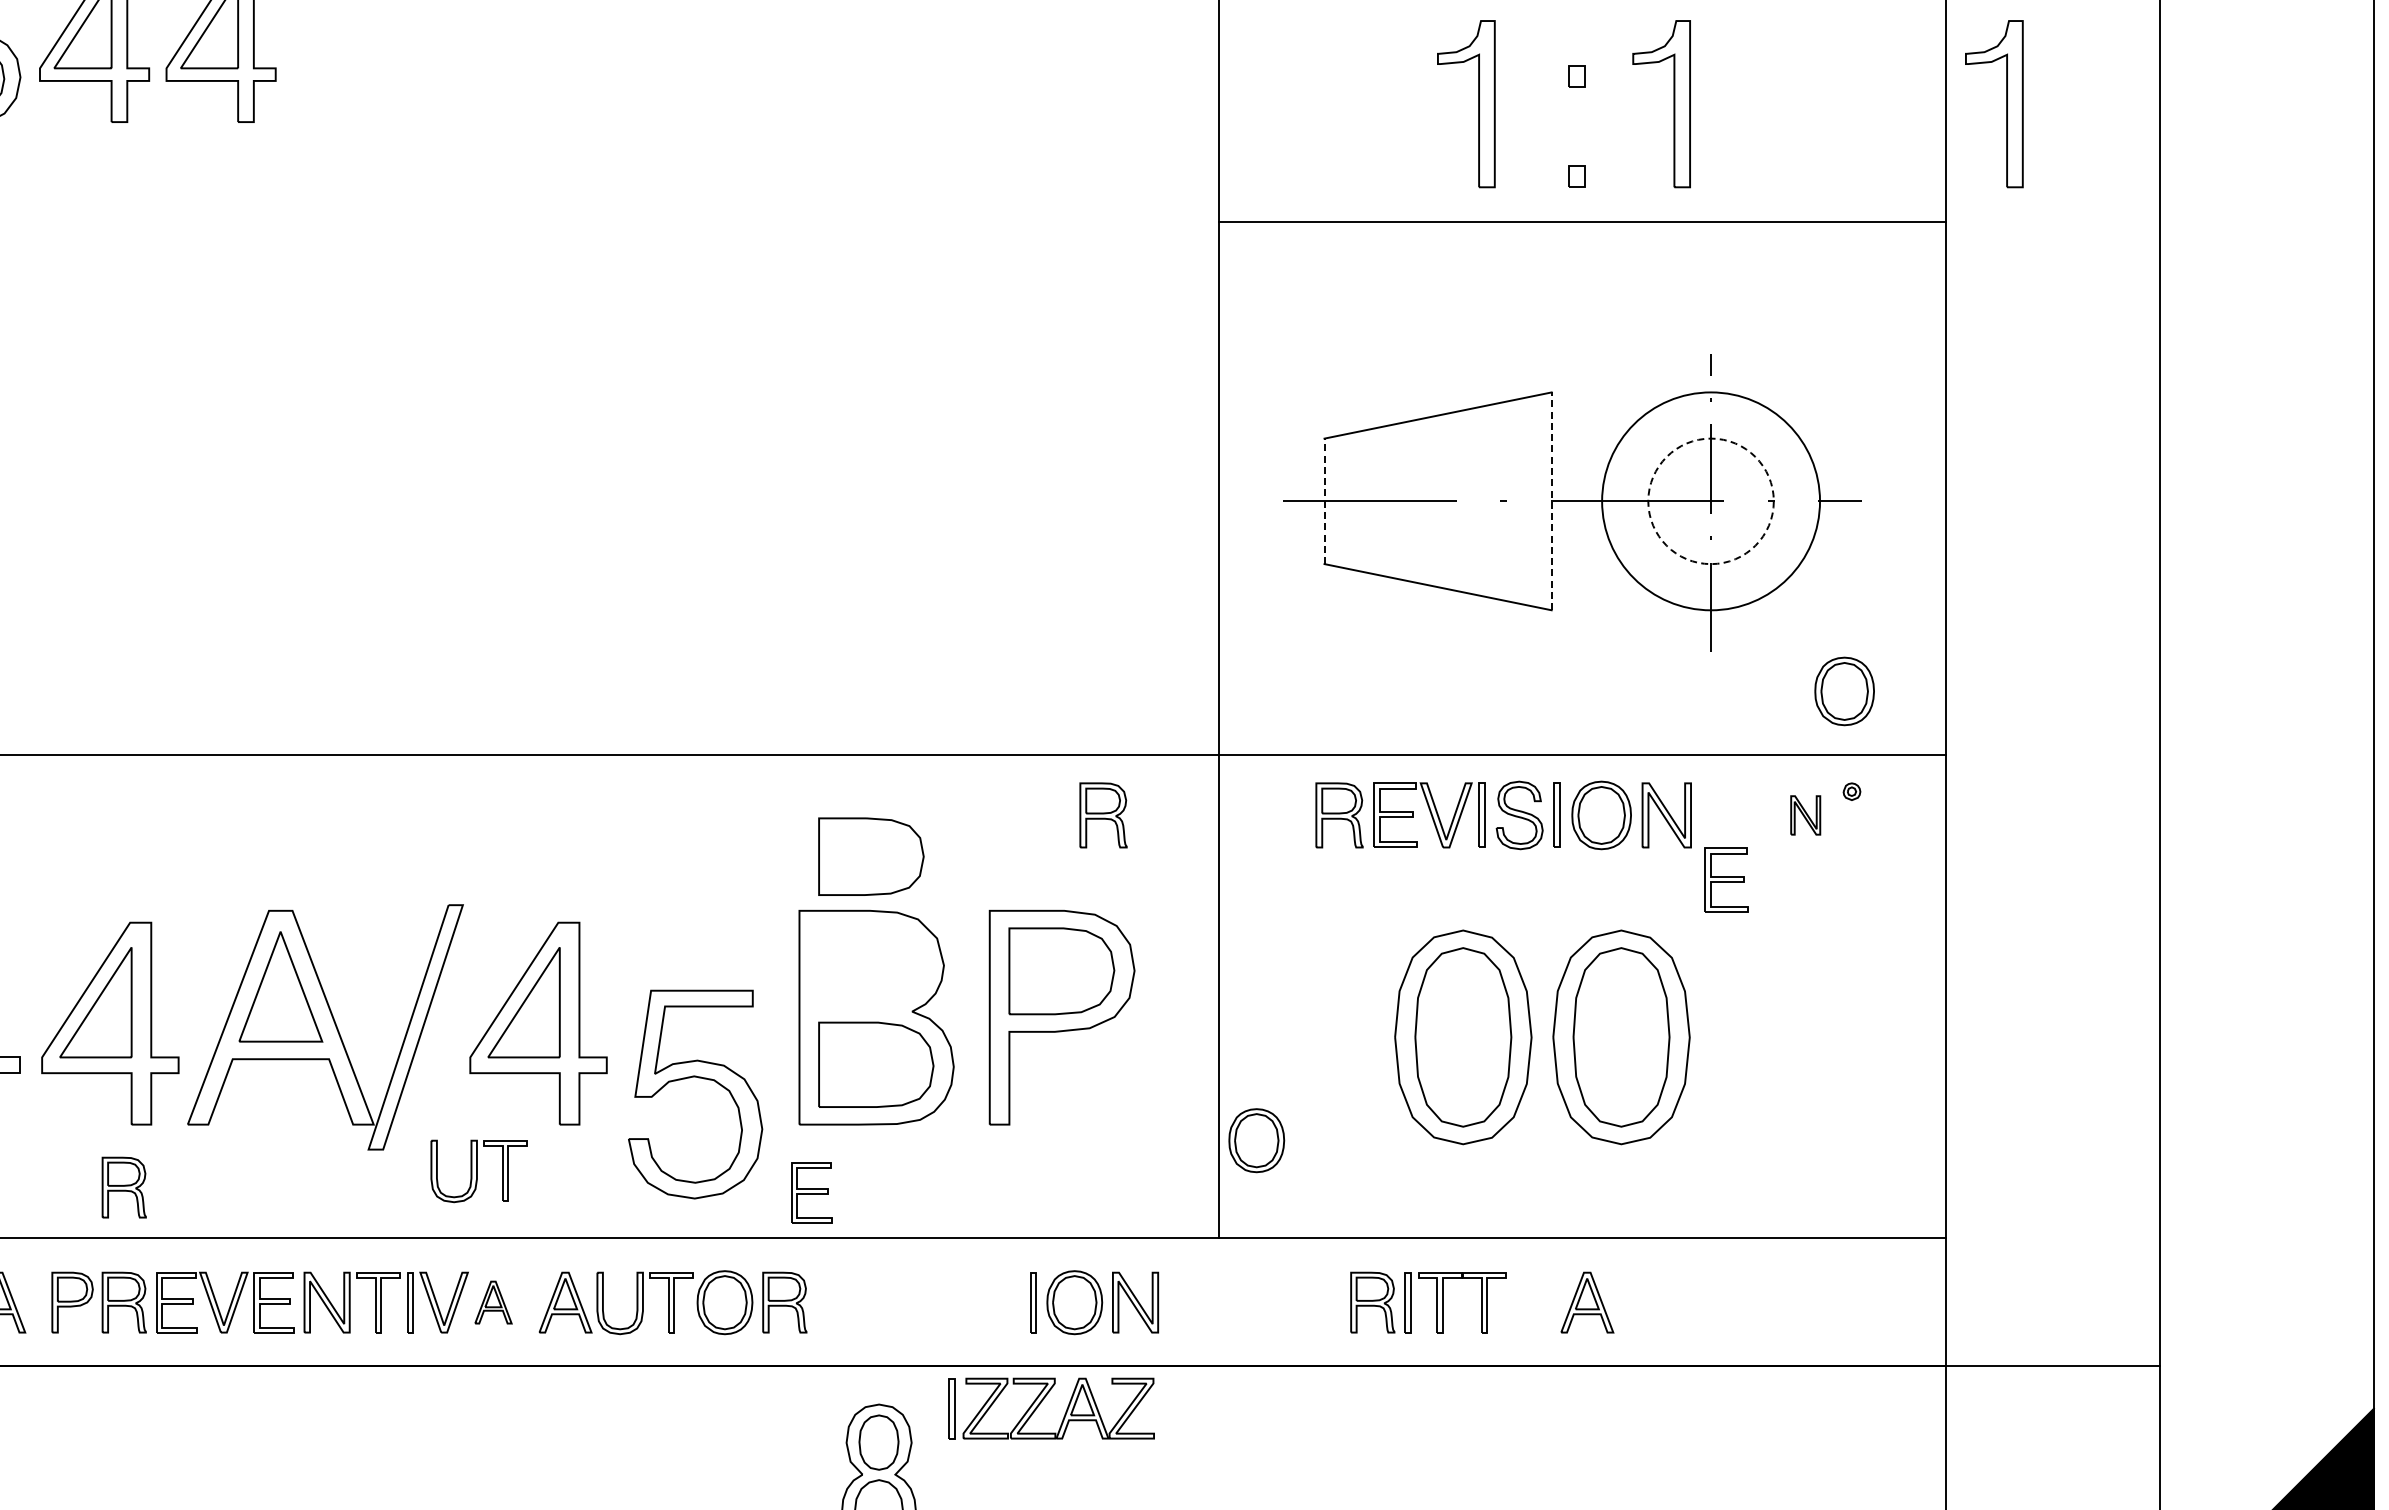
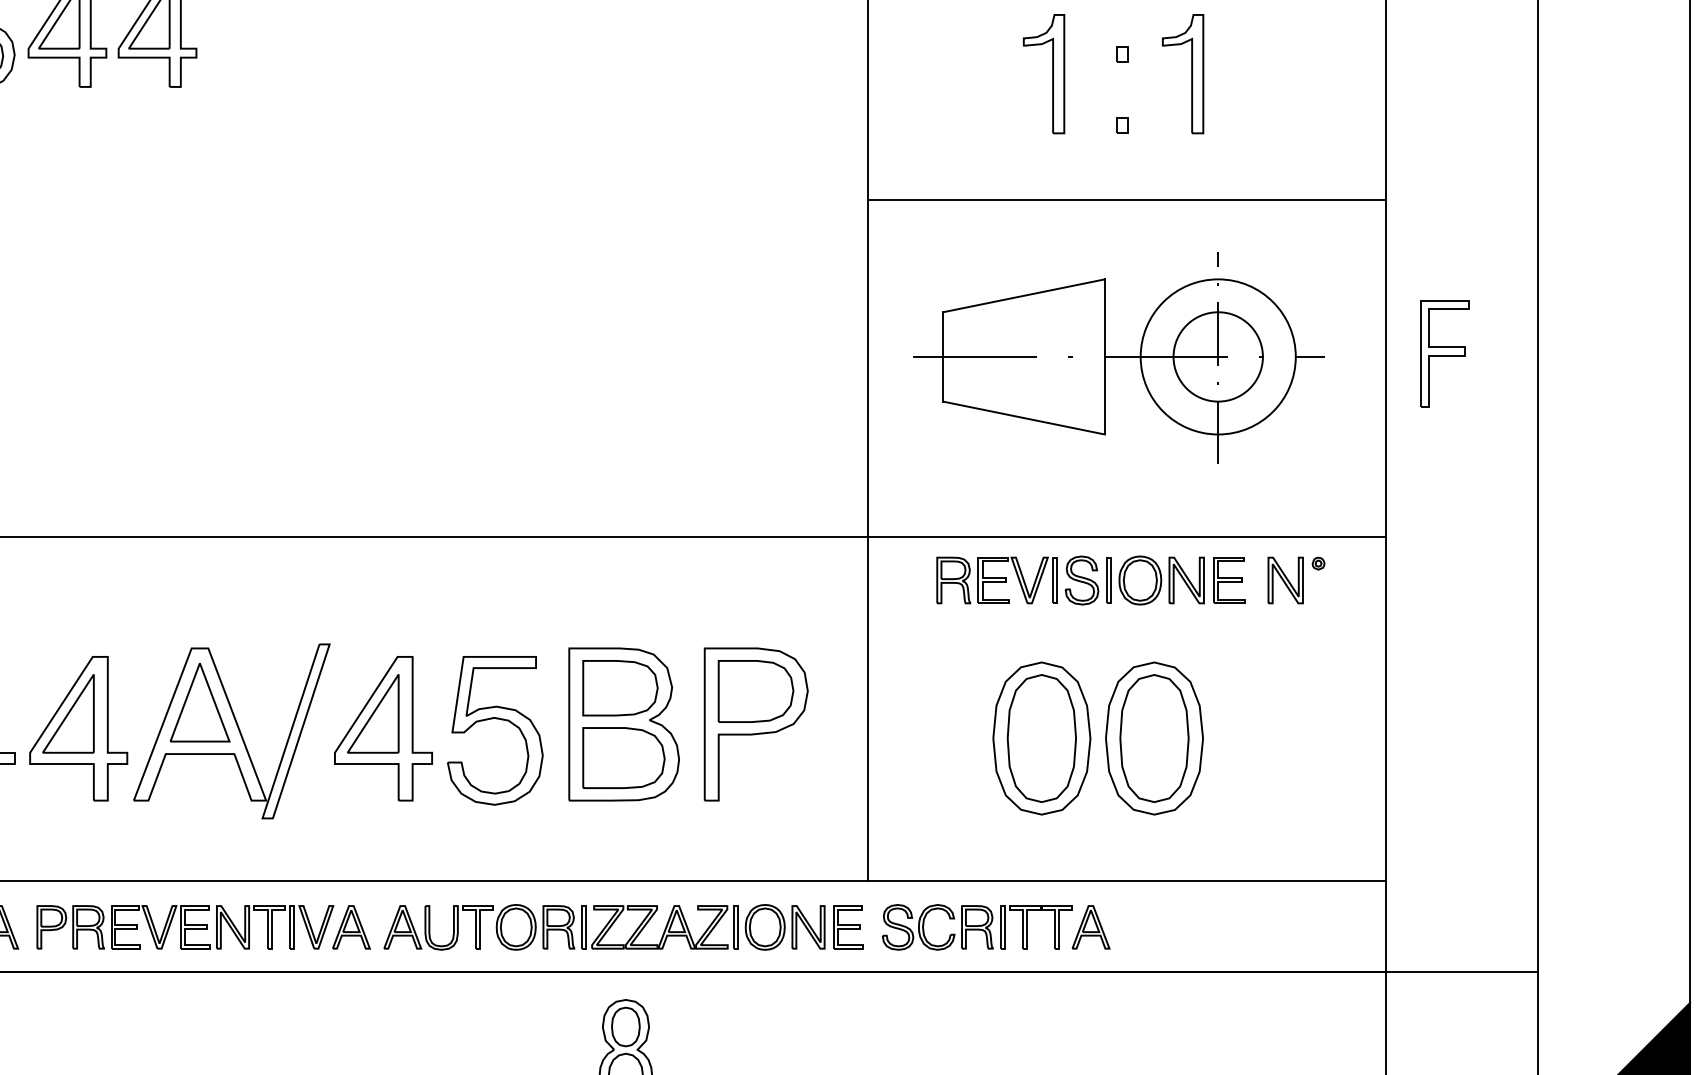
part: (2006, 104) -> (1428, 74), removed
line: (1582, 221) -> (1126, 199), moved
part: (2029, 496) -> (1444, 353), added
line: (1324, 501) -> (943, 357), dashed -> solid
line: (1551, 501) -> (1104, 357), dashed -> solid
circle: (1710, 501) -> (1217, 357), dashed -> solid
part: (1844, 691) -> (1313, 492), removed
part: (1103, 815) -> (785, 580), removed
part: (1805, 815) -> (1285, 580), size x1.67
part: (871, 856) -> (620, 688), moved
part: (1726, 879) -> (1229, 579), moved
part: (698, 1078) -> (497, 719), moved
part: (1256, 1140) -> (894, 811), removed
part: (478, 1171) -> (340, 834), removed
part: (123, 1187) -> (88, 845), removed
part: (811, 1192) -> (848, 927), moved
part: (493, 1302) -> (351, 927), size x1.43
part: (1290, 1302) -> (918, 927), added
part: (1587, 1302) -> (1091, 927), moved
part: (1041, 1403) -> (647, 923), moved

